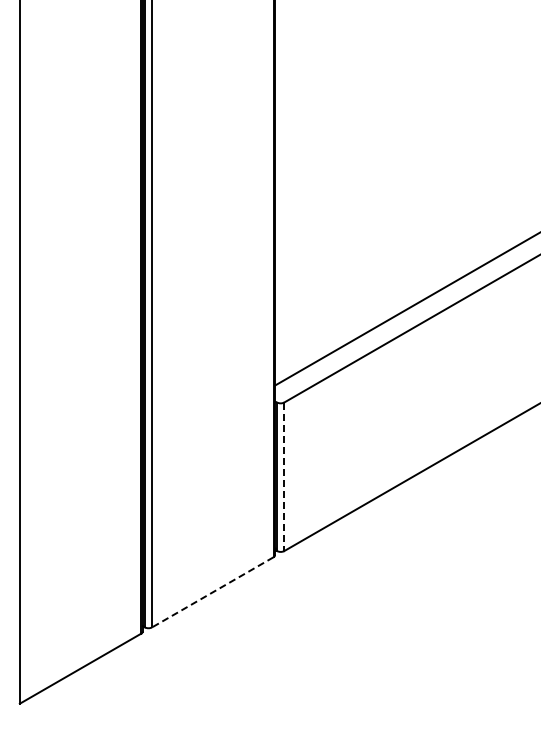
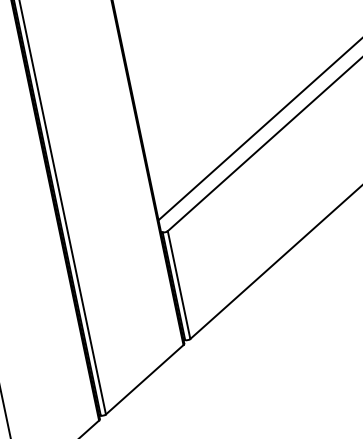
line: (284, 477) -> (179, 285), dashed -> solid
line: (212, 592) -> (144, 379), dashed -> solid

